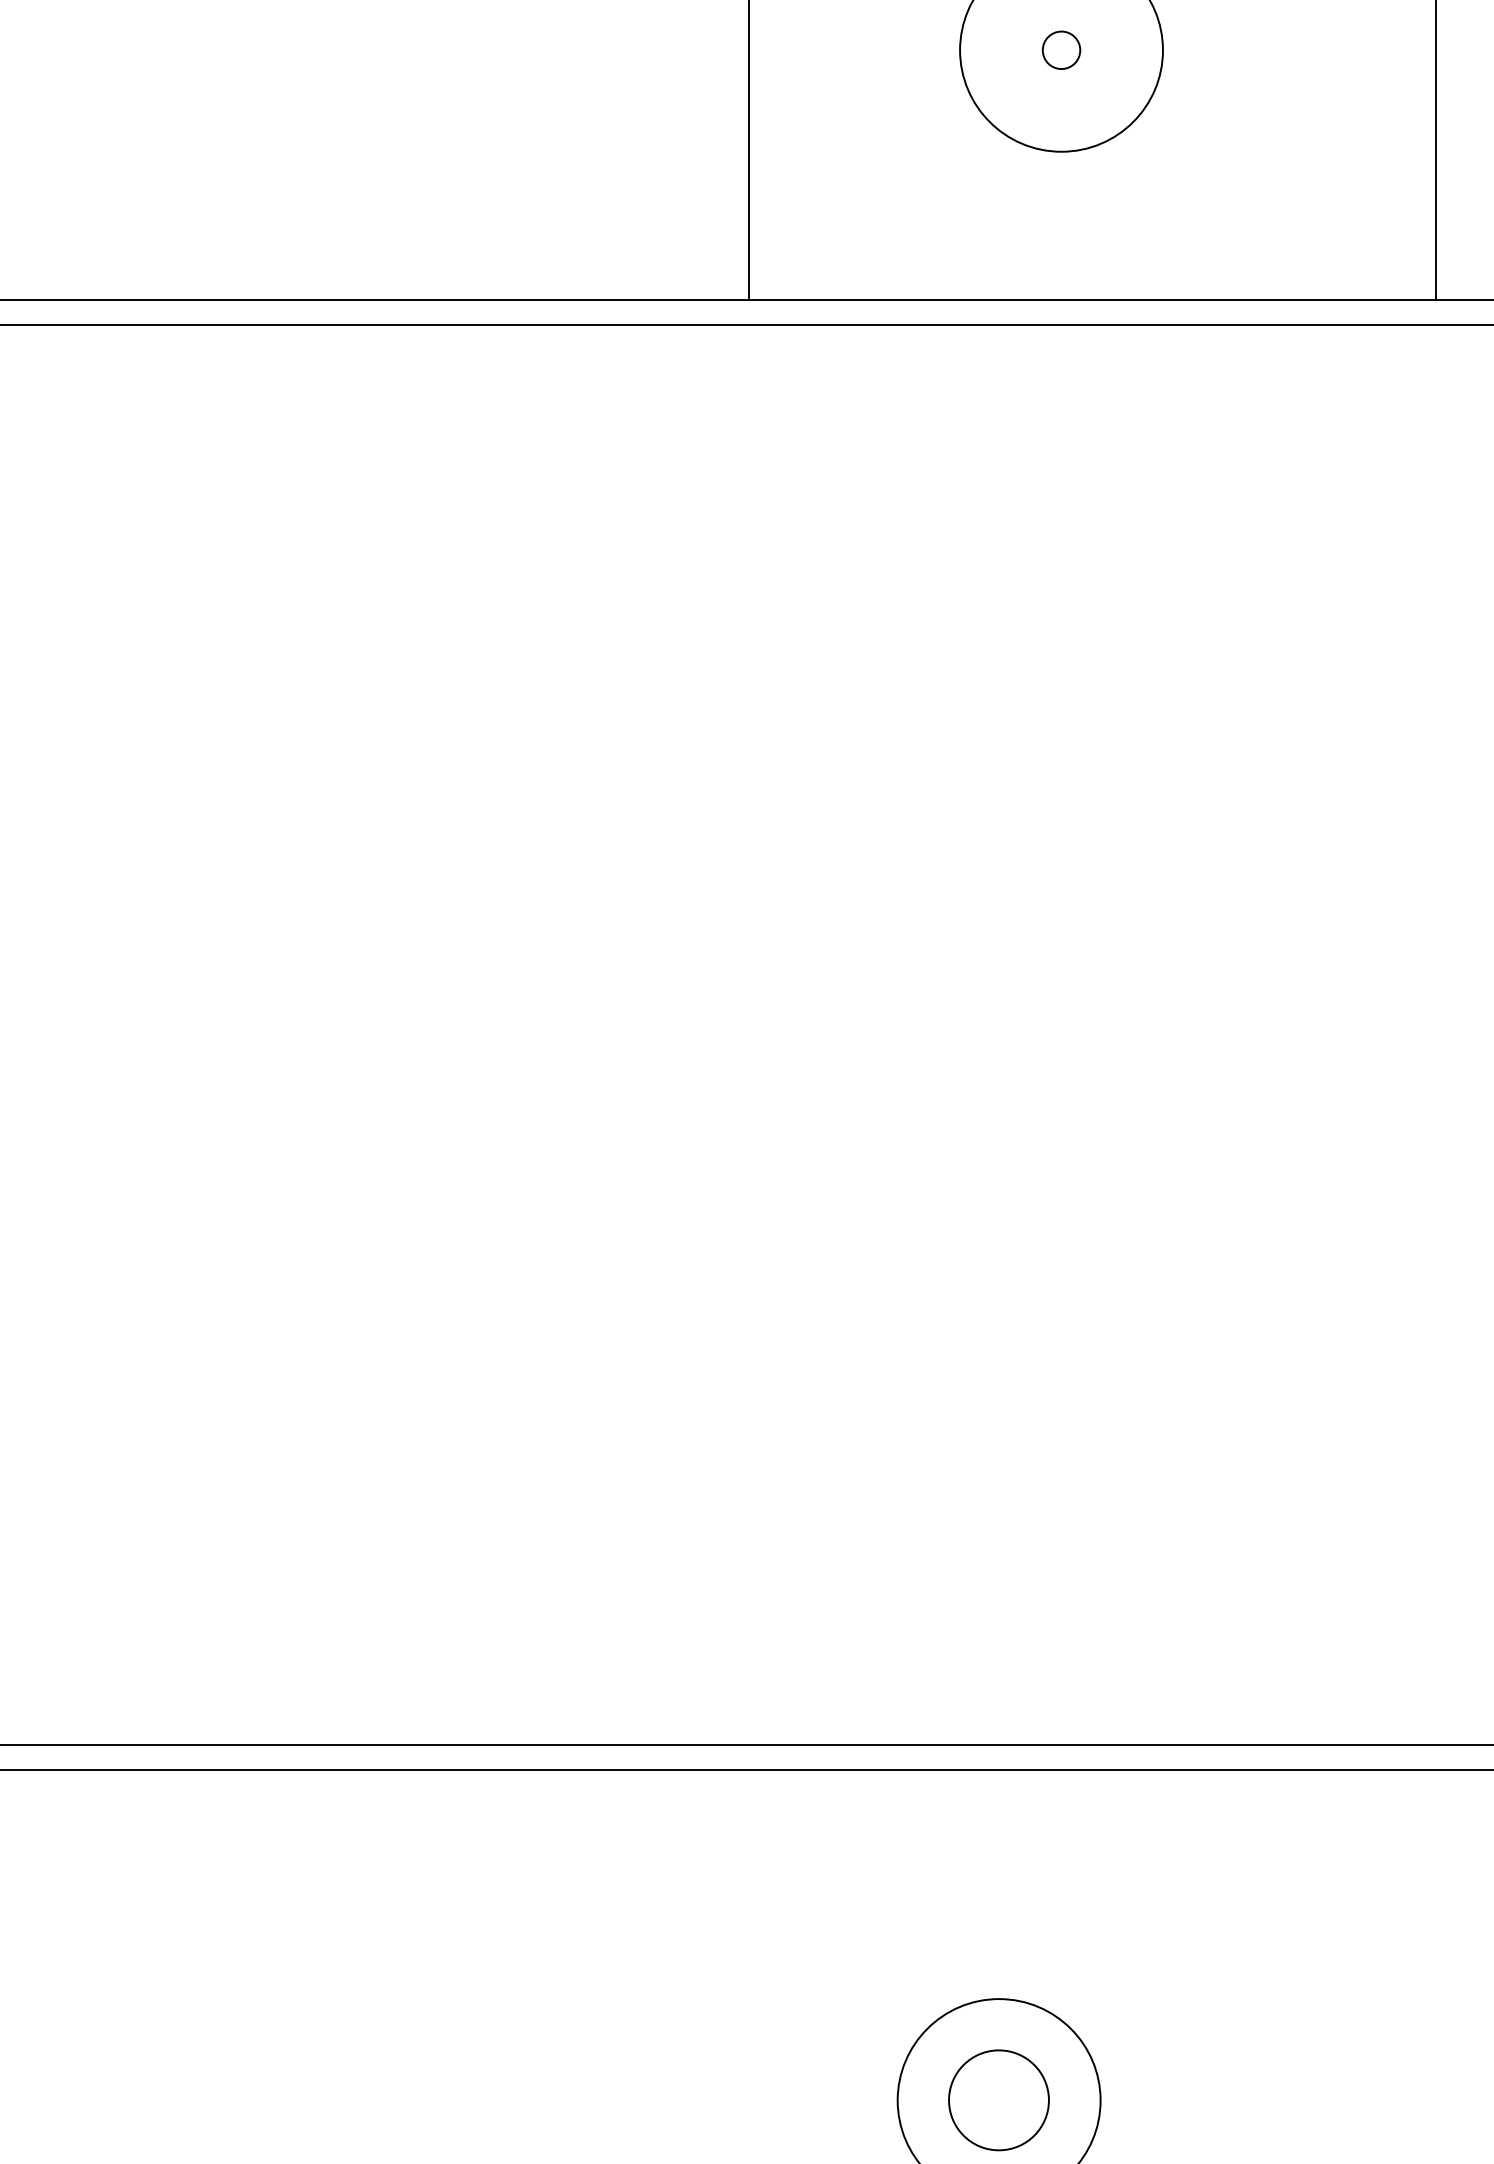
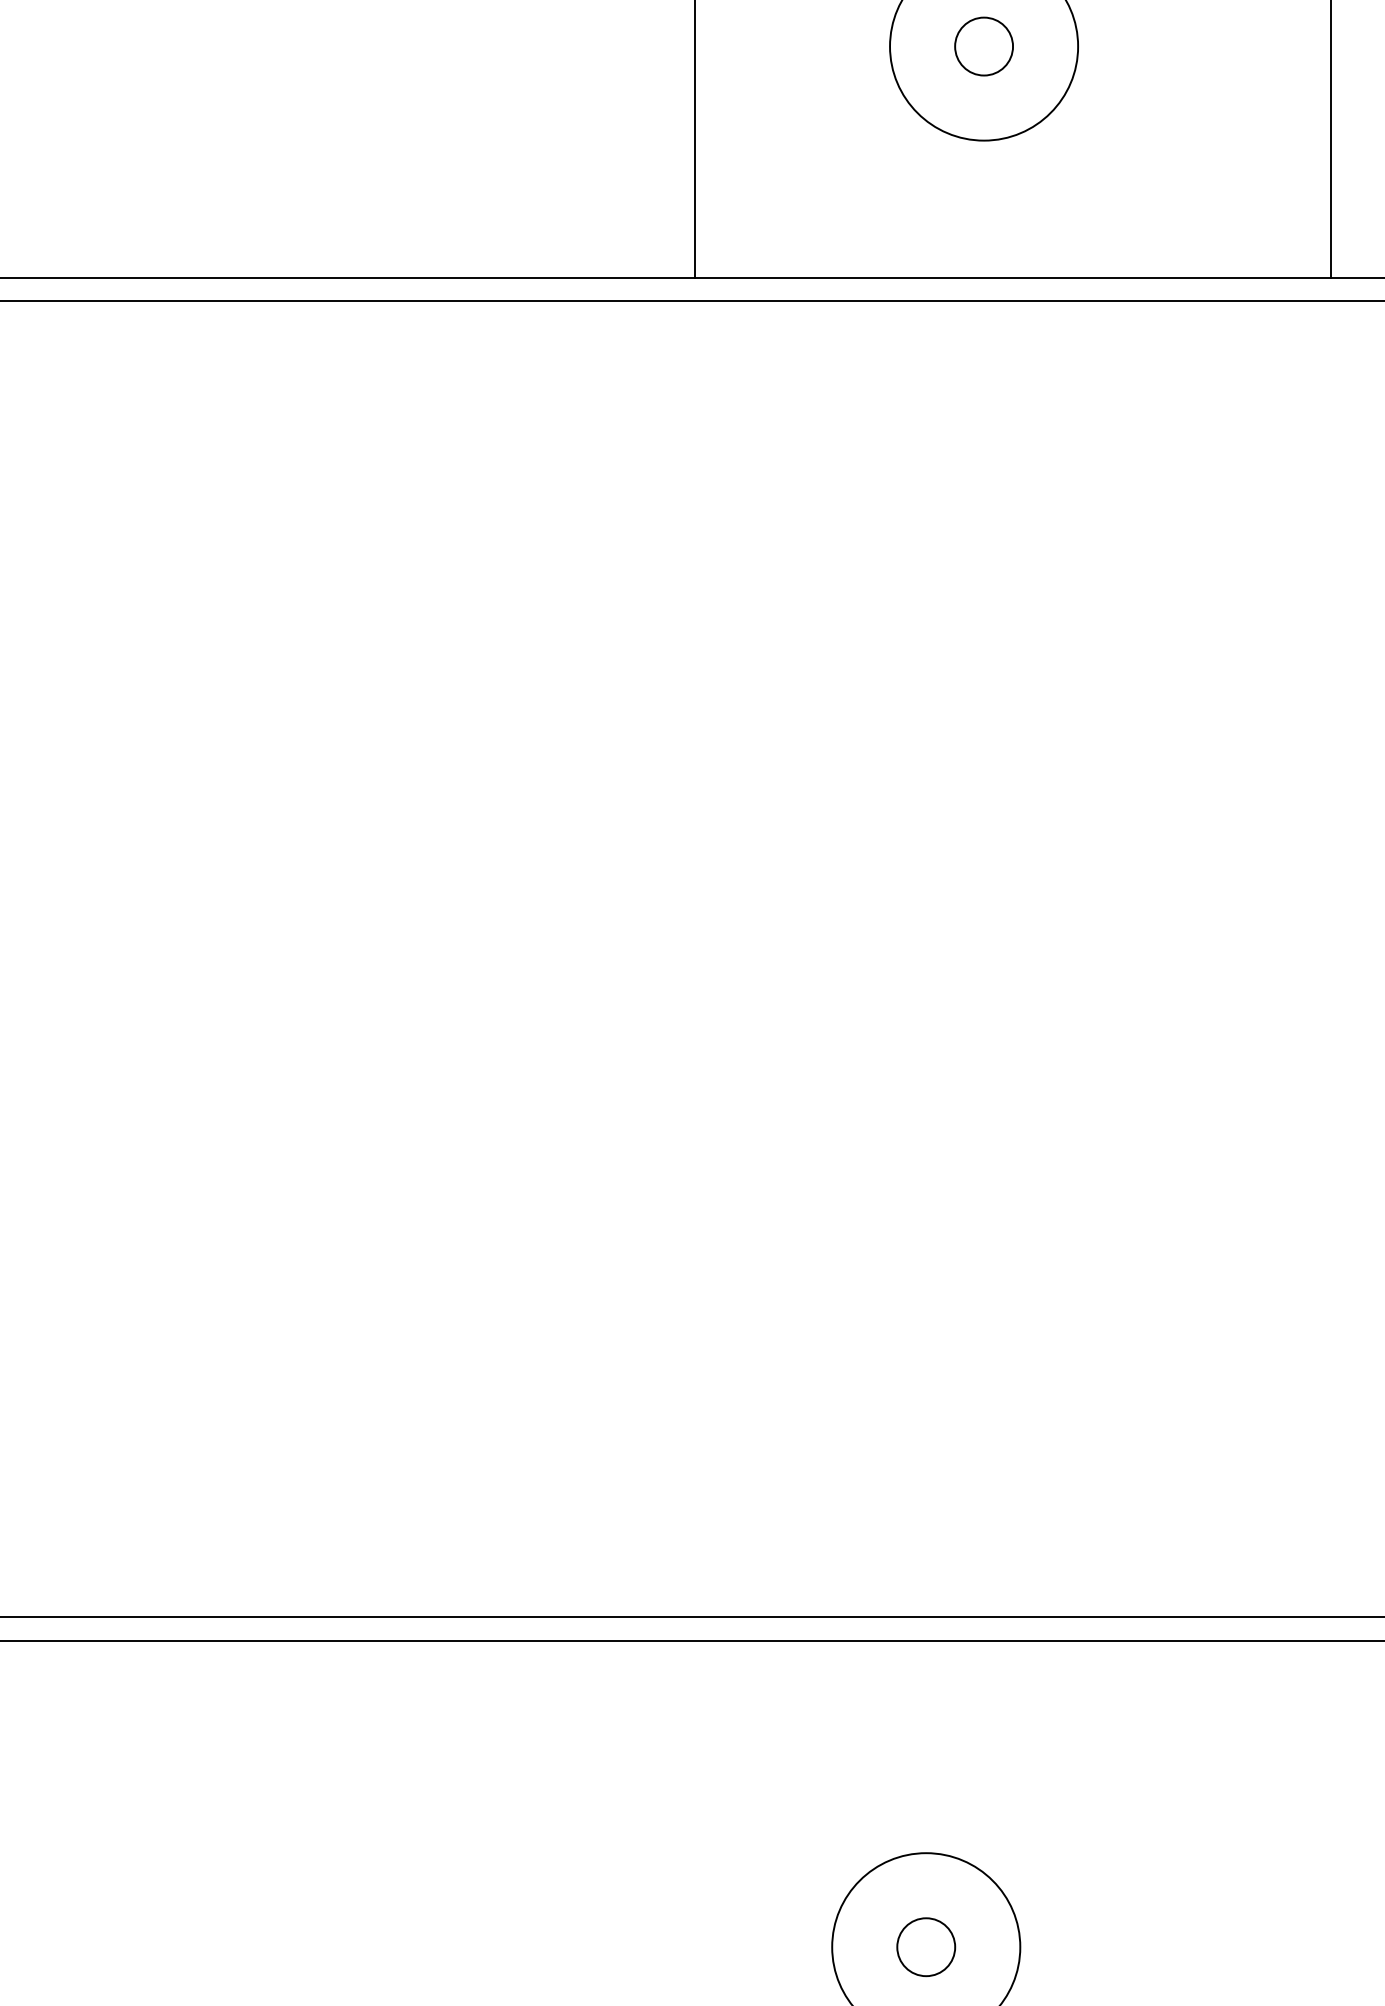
circle: (1061, 50) -> (984, 46), size x1.67
circle: (999, 2100) -> (926, 1947), size x0.62

